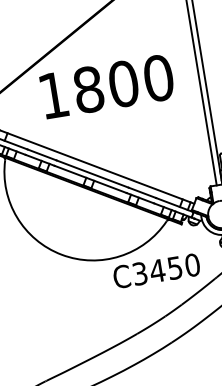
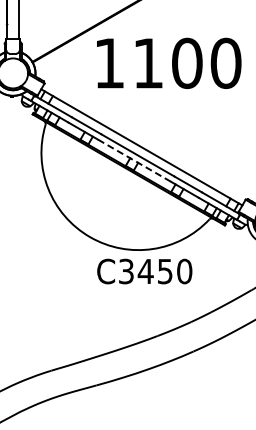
text: (88, 89) -> (148, 63), 1800 -> 1100
line: (91, 179) -> (135, 161), solid -> dashed
text: (156, 271) -> (144, 271), moved

